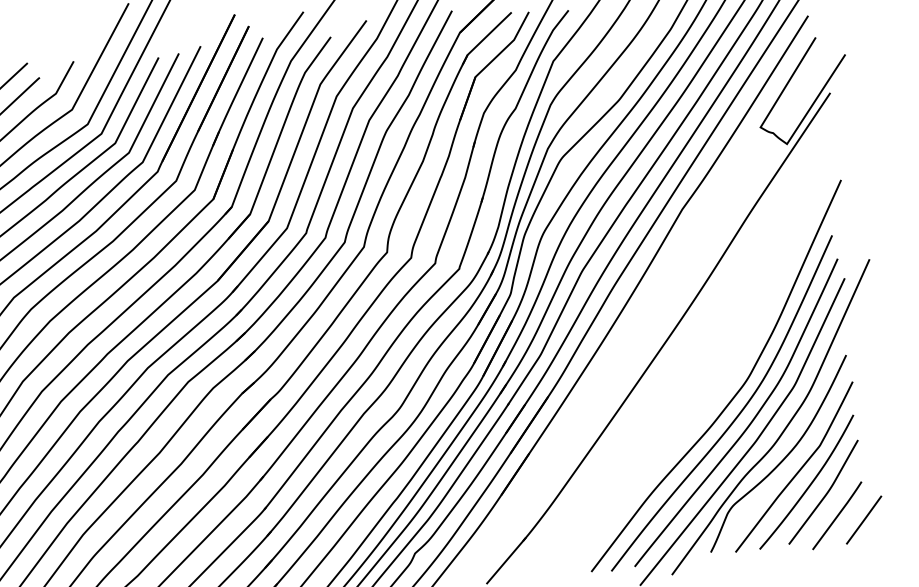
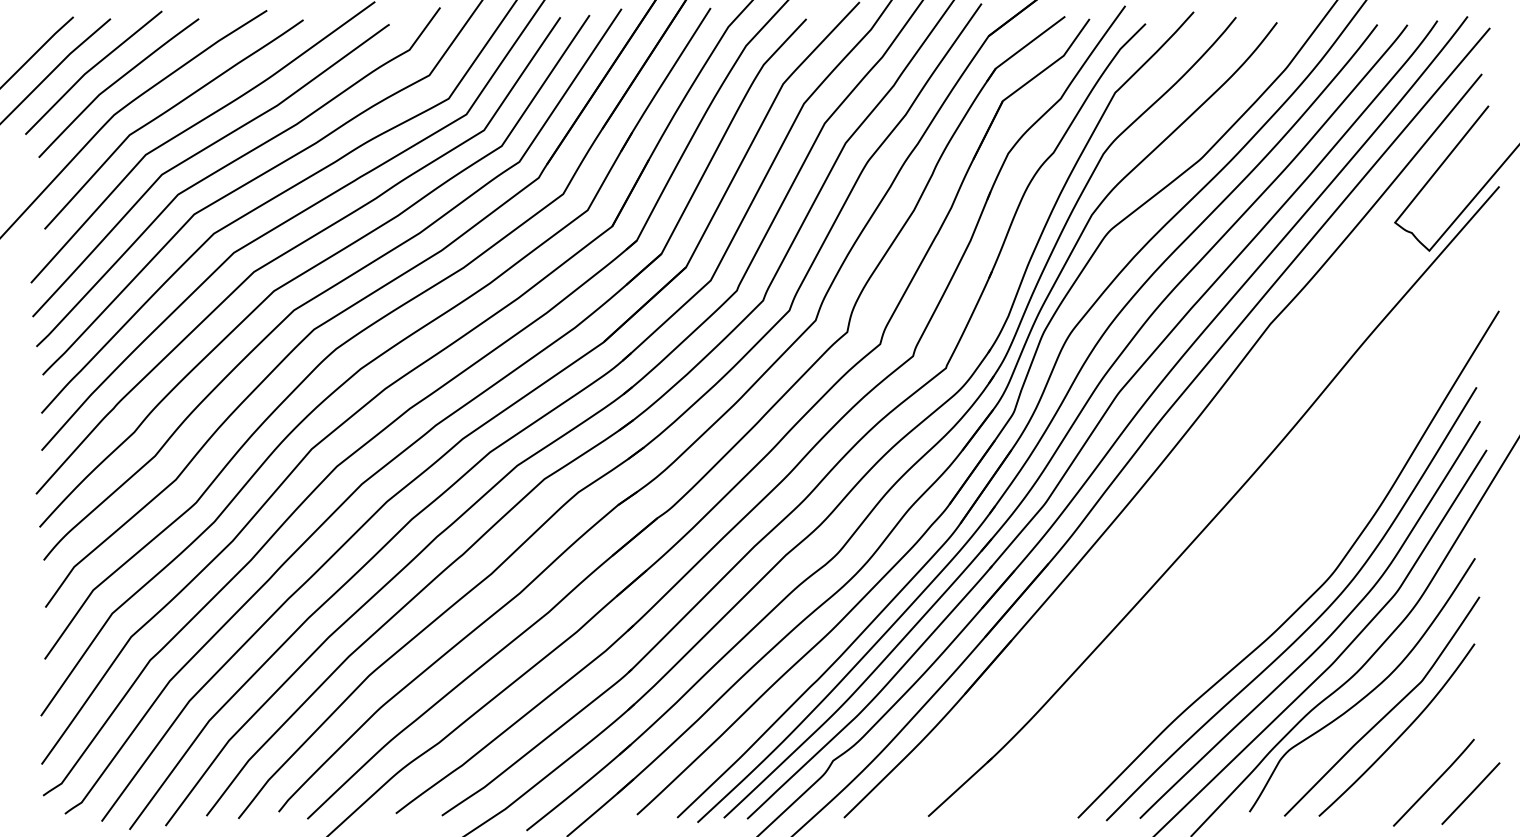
curve: (826, 493) -> (1422, 749), removed

